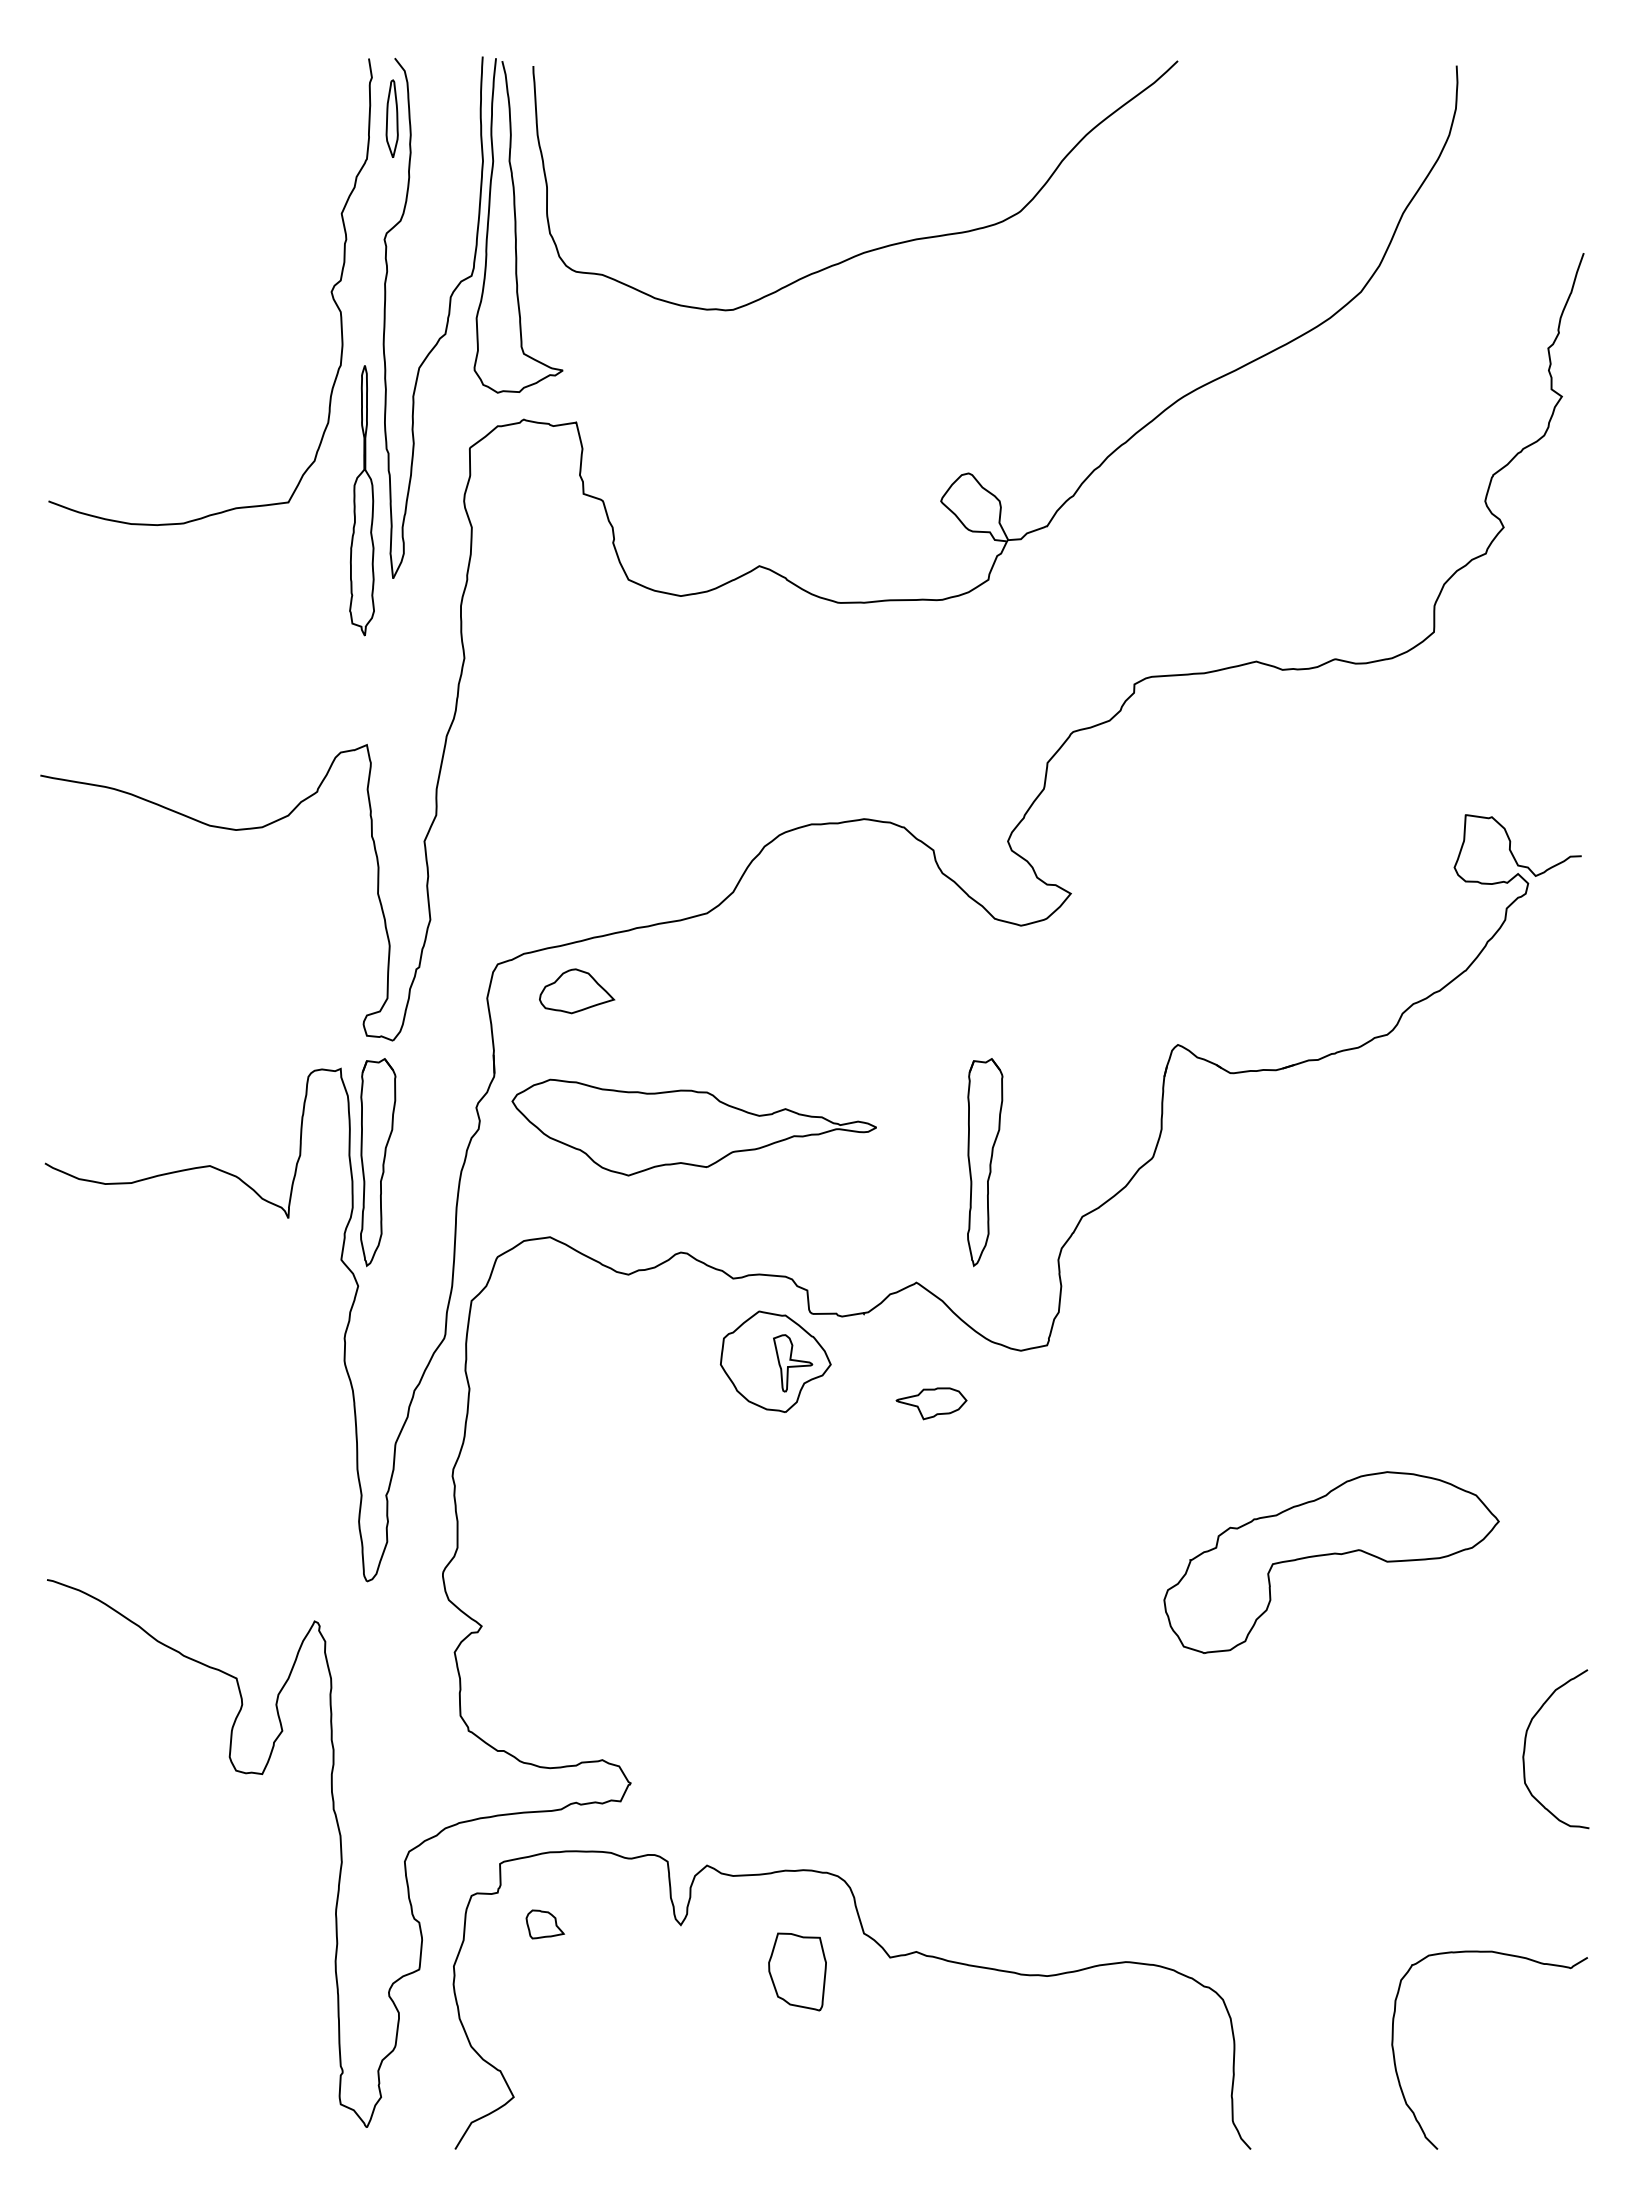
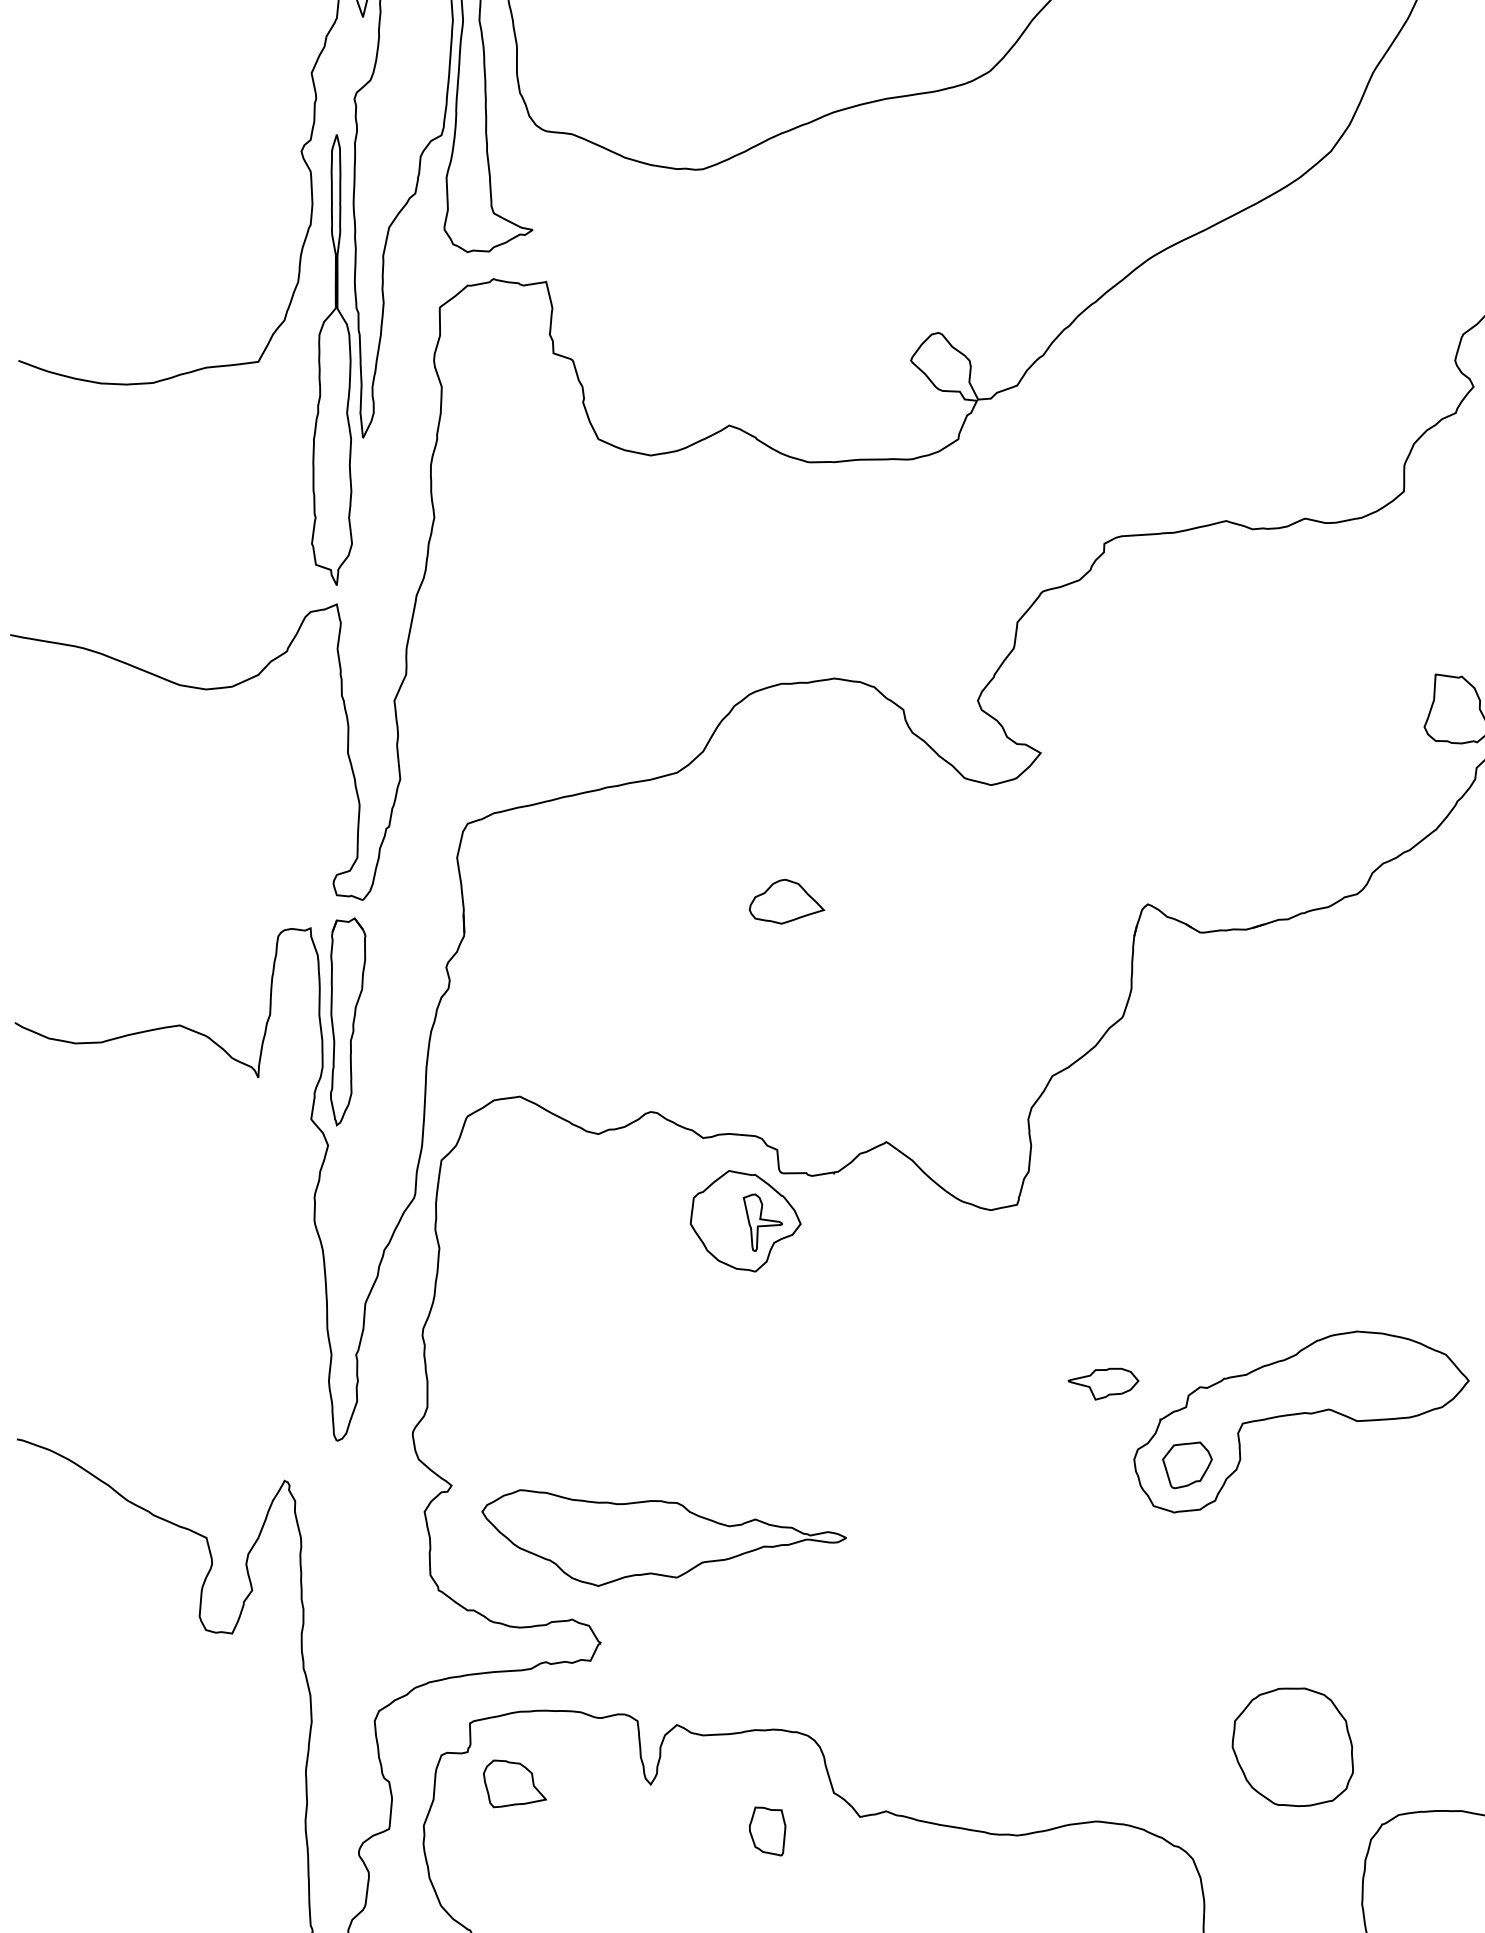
part: (361, 500) -> (331, 359), size x1.67
part: (577, 991) -> (787, 901), moved
part: (693, 1127) -> (663, 1537), moved
part: (985, 1162) -> (955, 1021), removed
part: (931, 1403) -> (1103, 1383), moved
part: (1217, 1605) -> (1187, 1464), added
part: (1322, 1887) -> (1292, 1746), added
part: (545, 1924) -> (515, 1783), size x1.67
part: (797, 1972) -> (767, 1831), size x0.62

